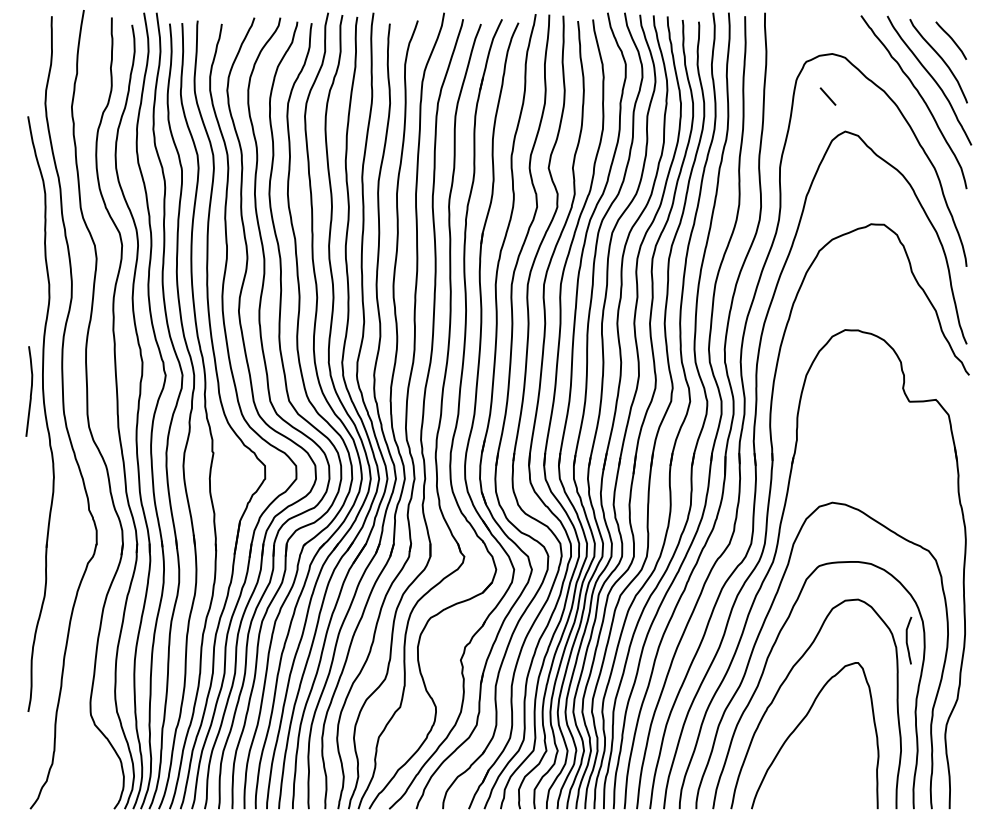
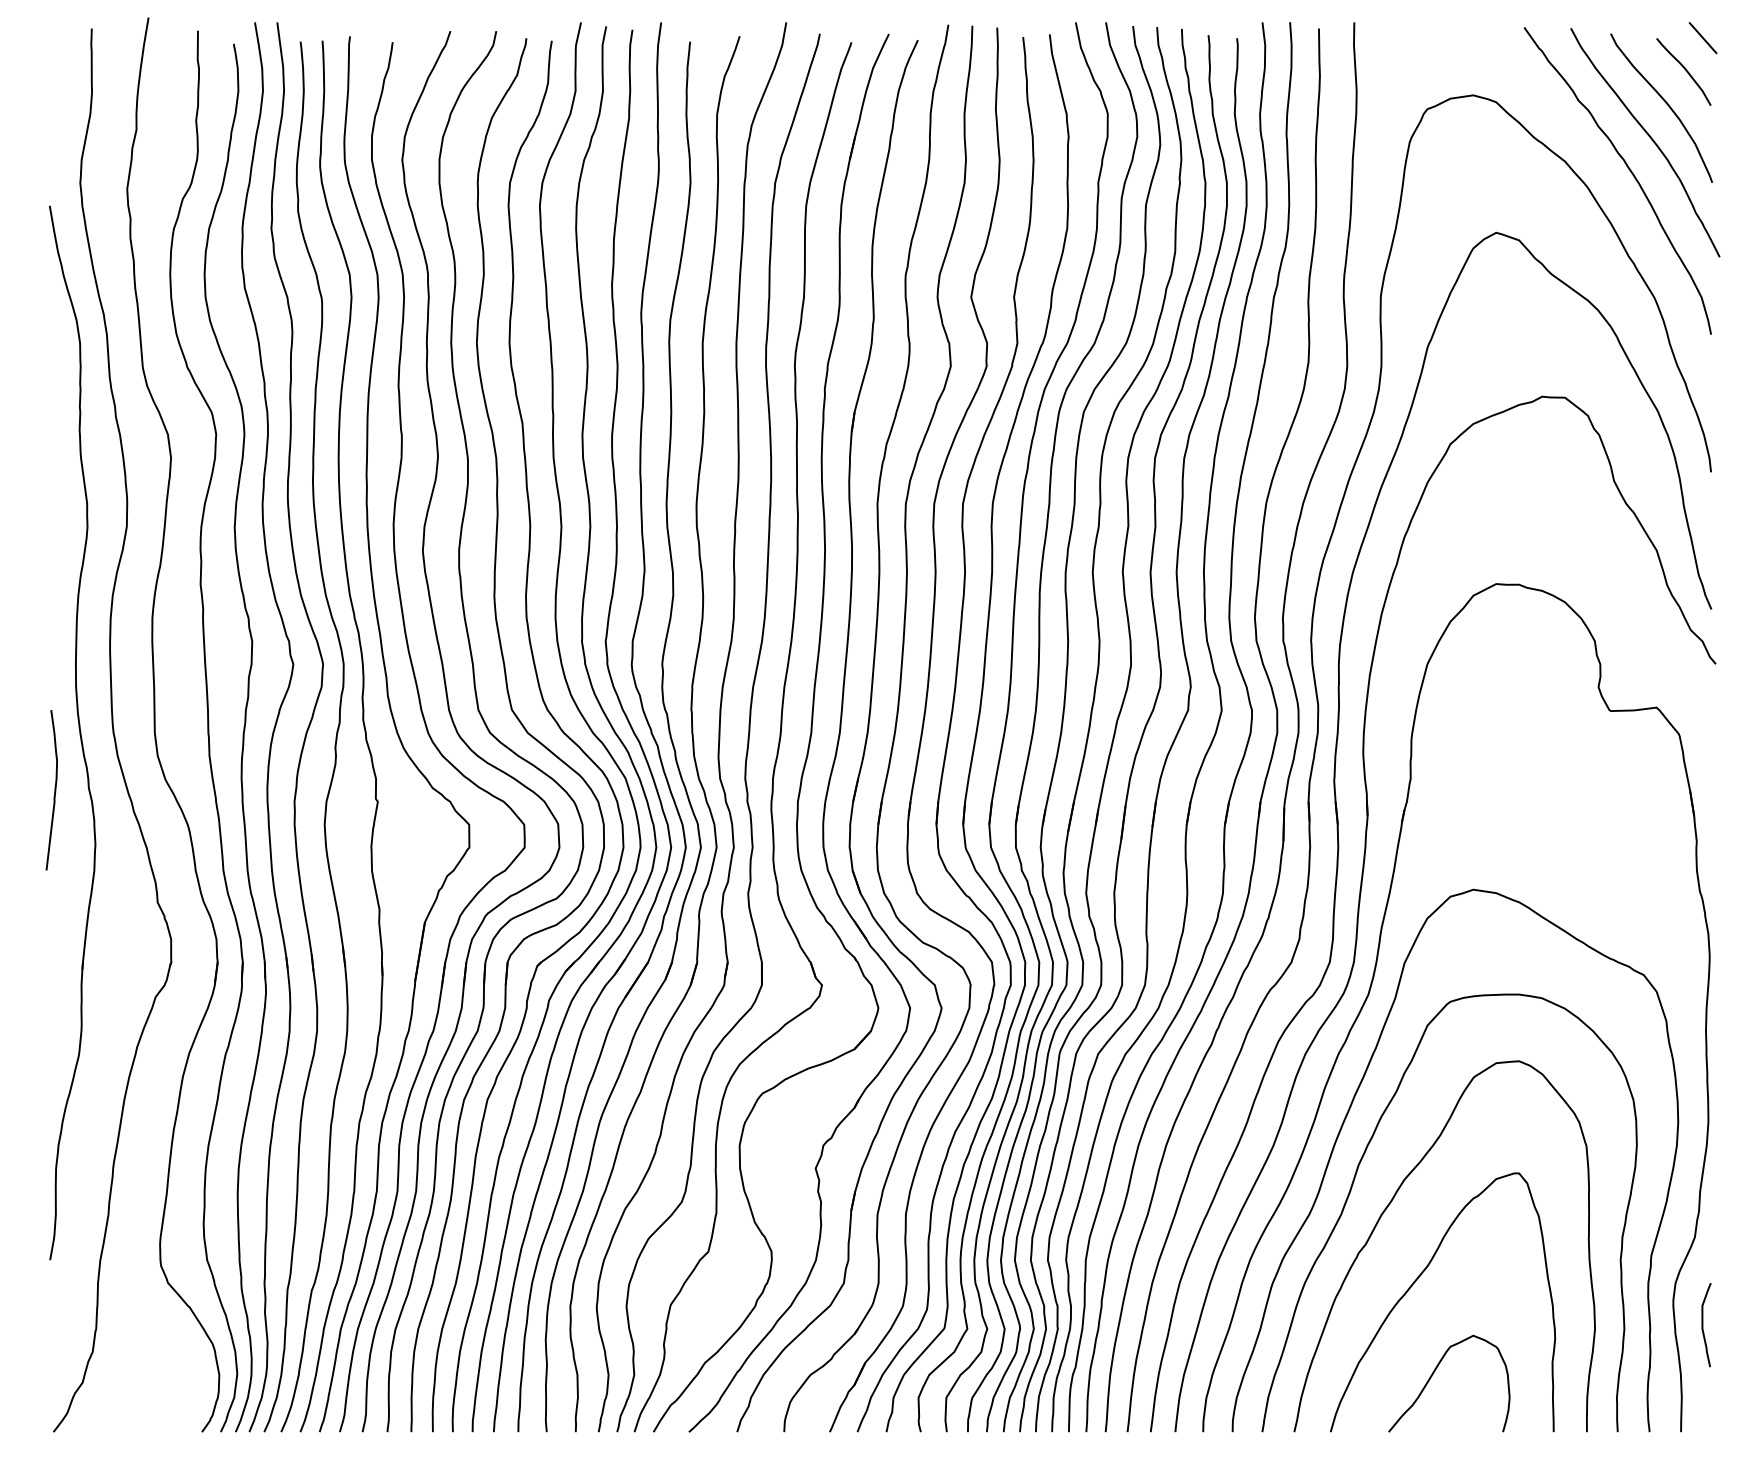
line: (827, 96) -> (1701, 37), moved
curve: (30, 391) -> (53, 790), moved
curve: (907, 640) -> (1703, 1324), moved
curve: (810, 776) -> (1434, 1374), added

